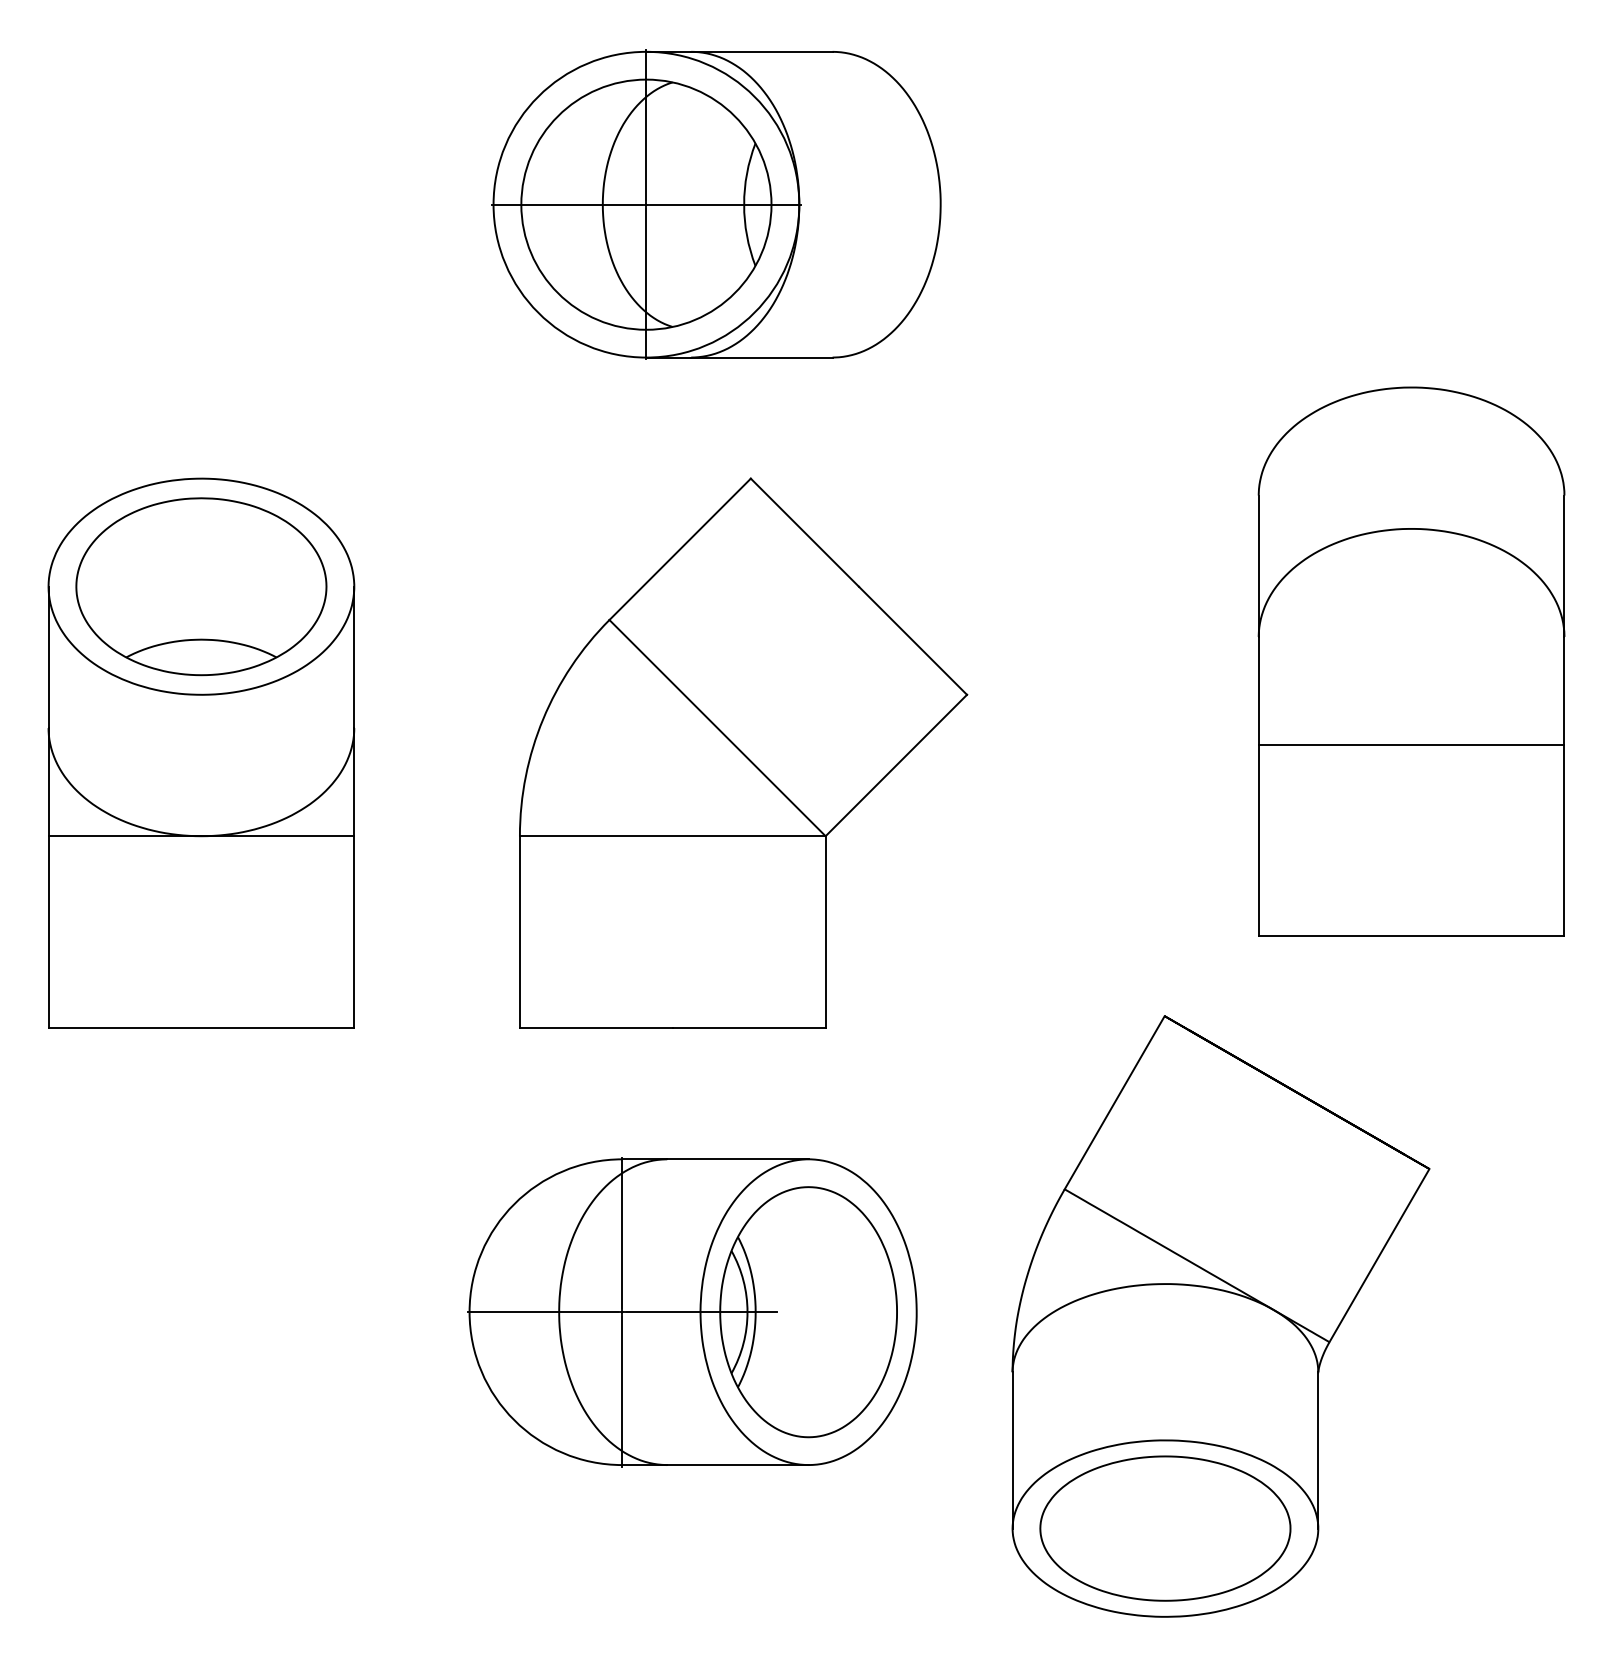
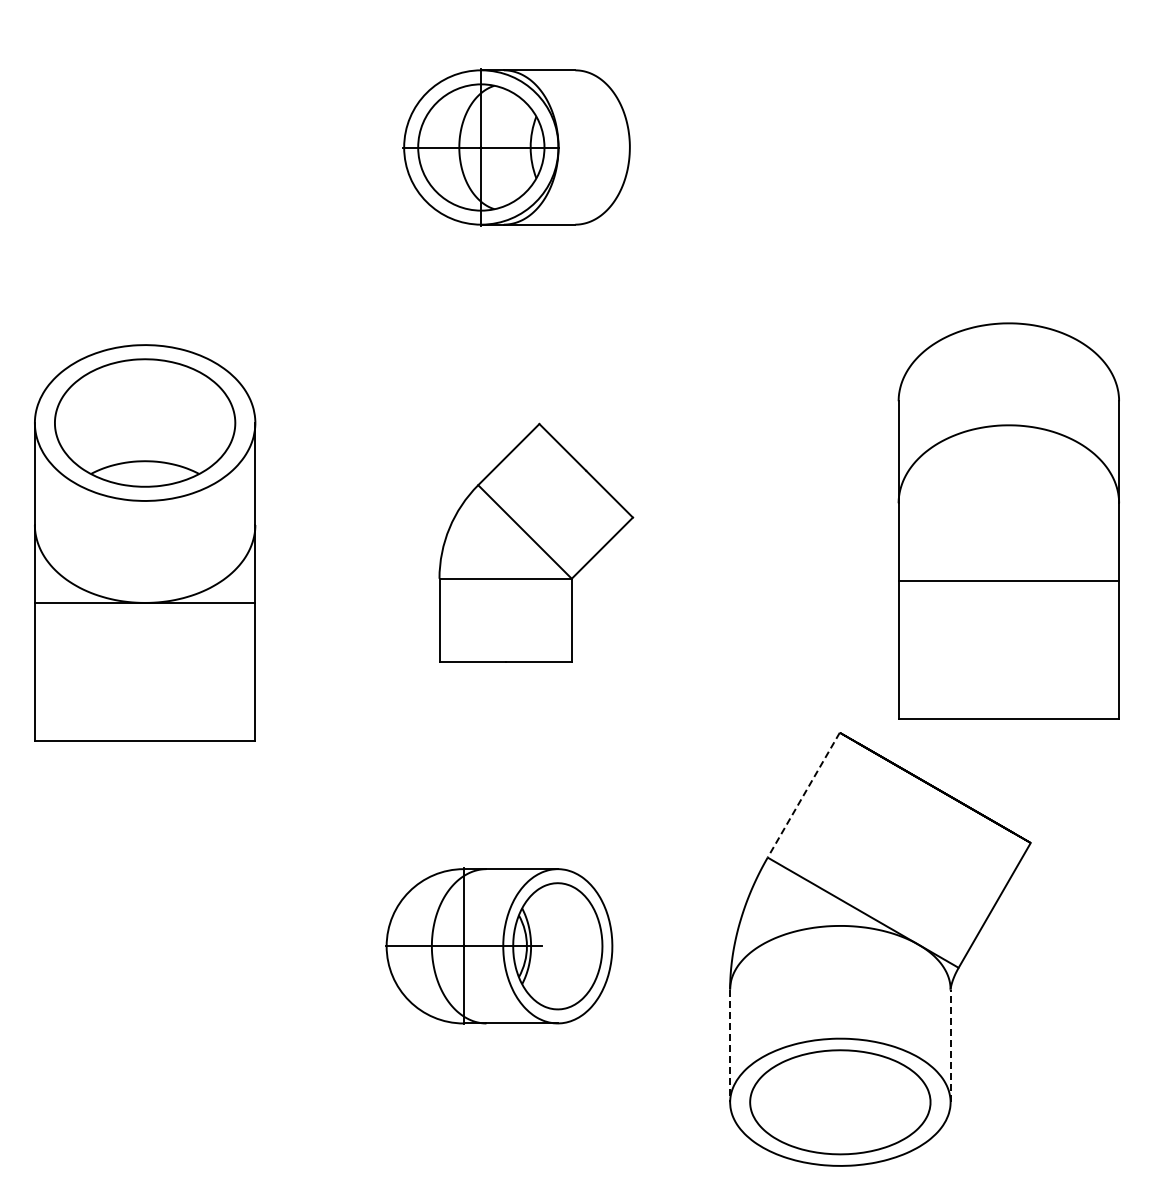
part: (716, 204) -> (516, 147), size x0.7
part: (1411, 660) -> (1008, 520), moved
part: (744, 752) -> (536, 542), size x0.6
line: (1114, 1103) -> (803, 795), solid -> dashed
part: (691, 1312) -> (498, 946), size x0.7
line: (1318, 1449) -> (950, 1045), solid -> dashed
line: (1013, 1451) -> (730, 1046), solid -> dashed

